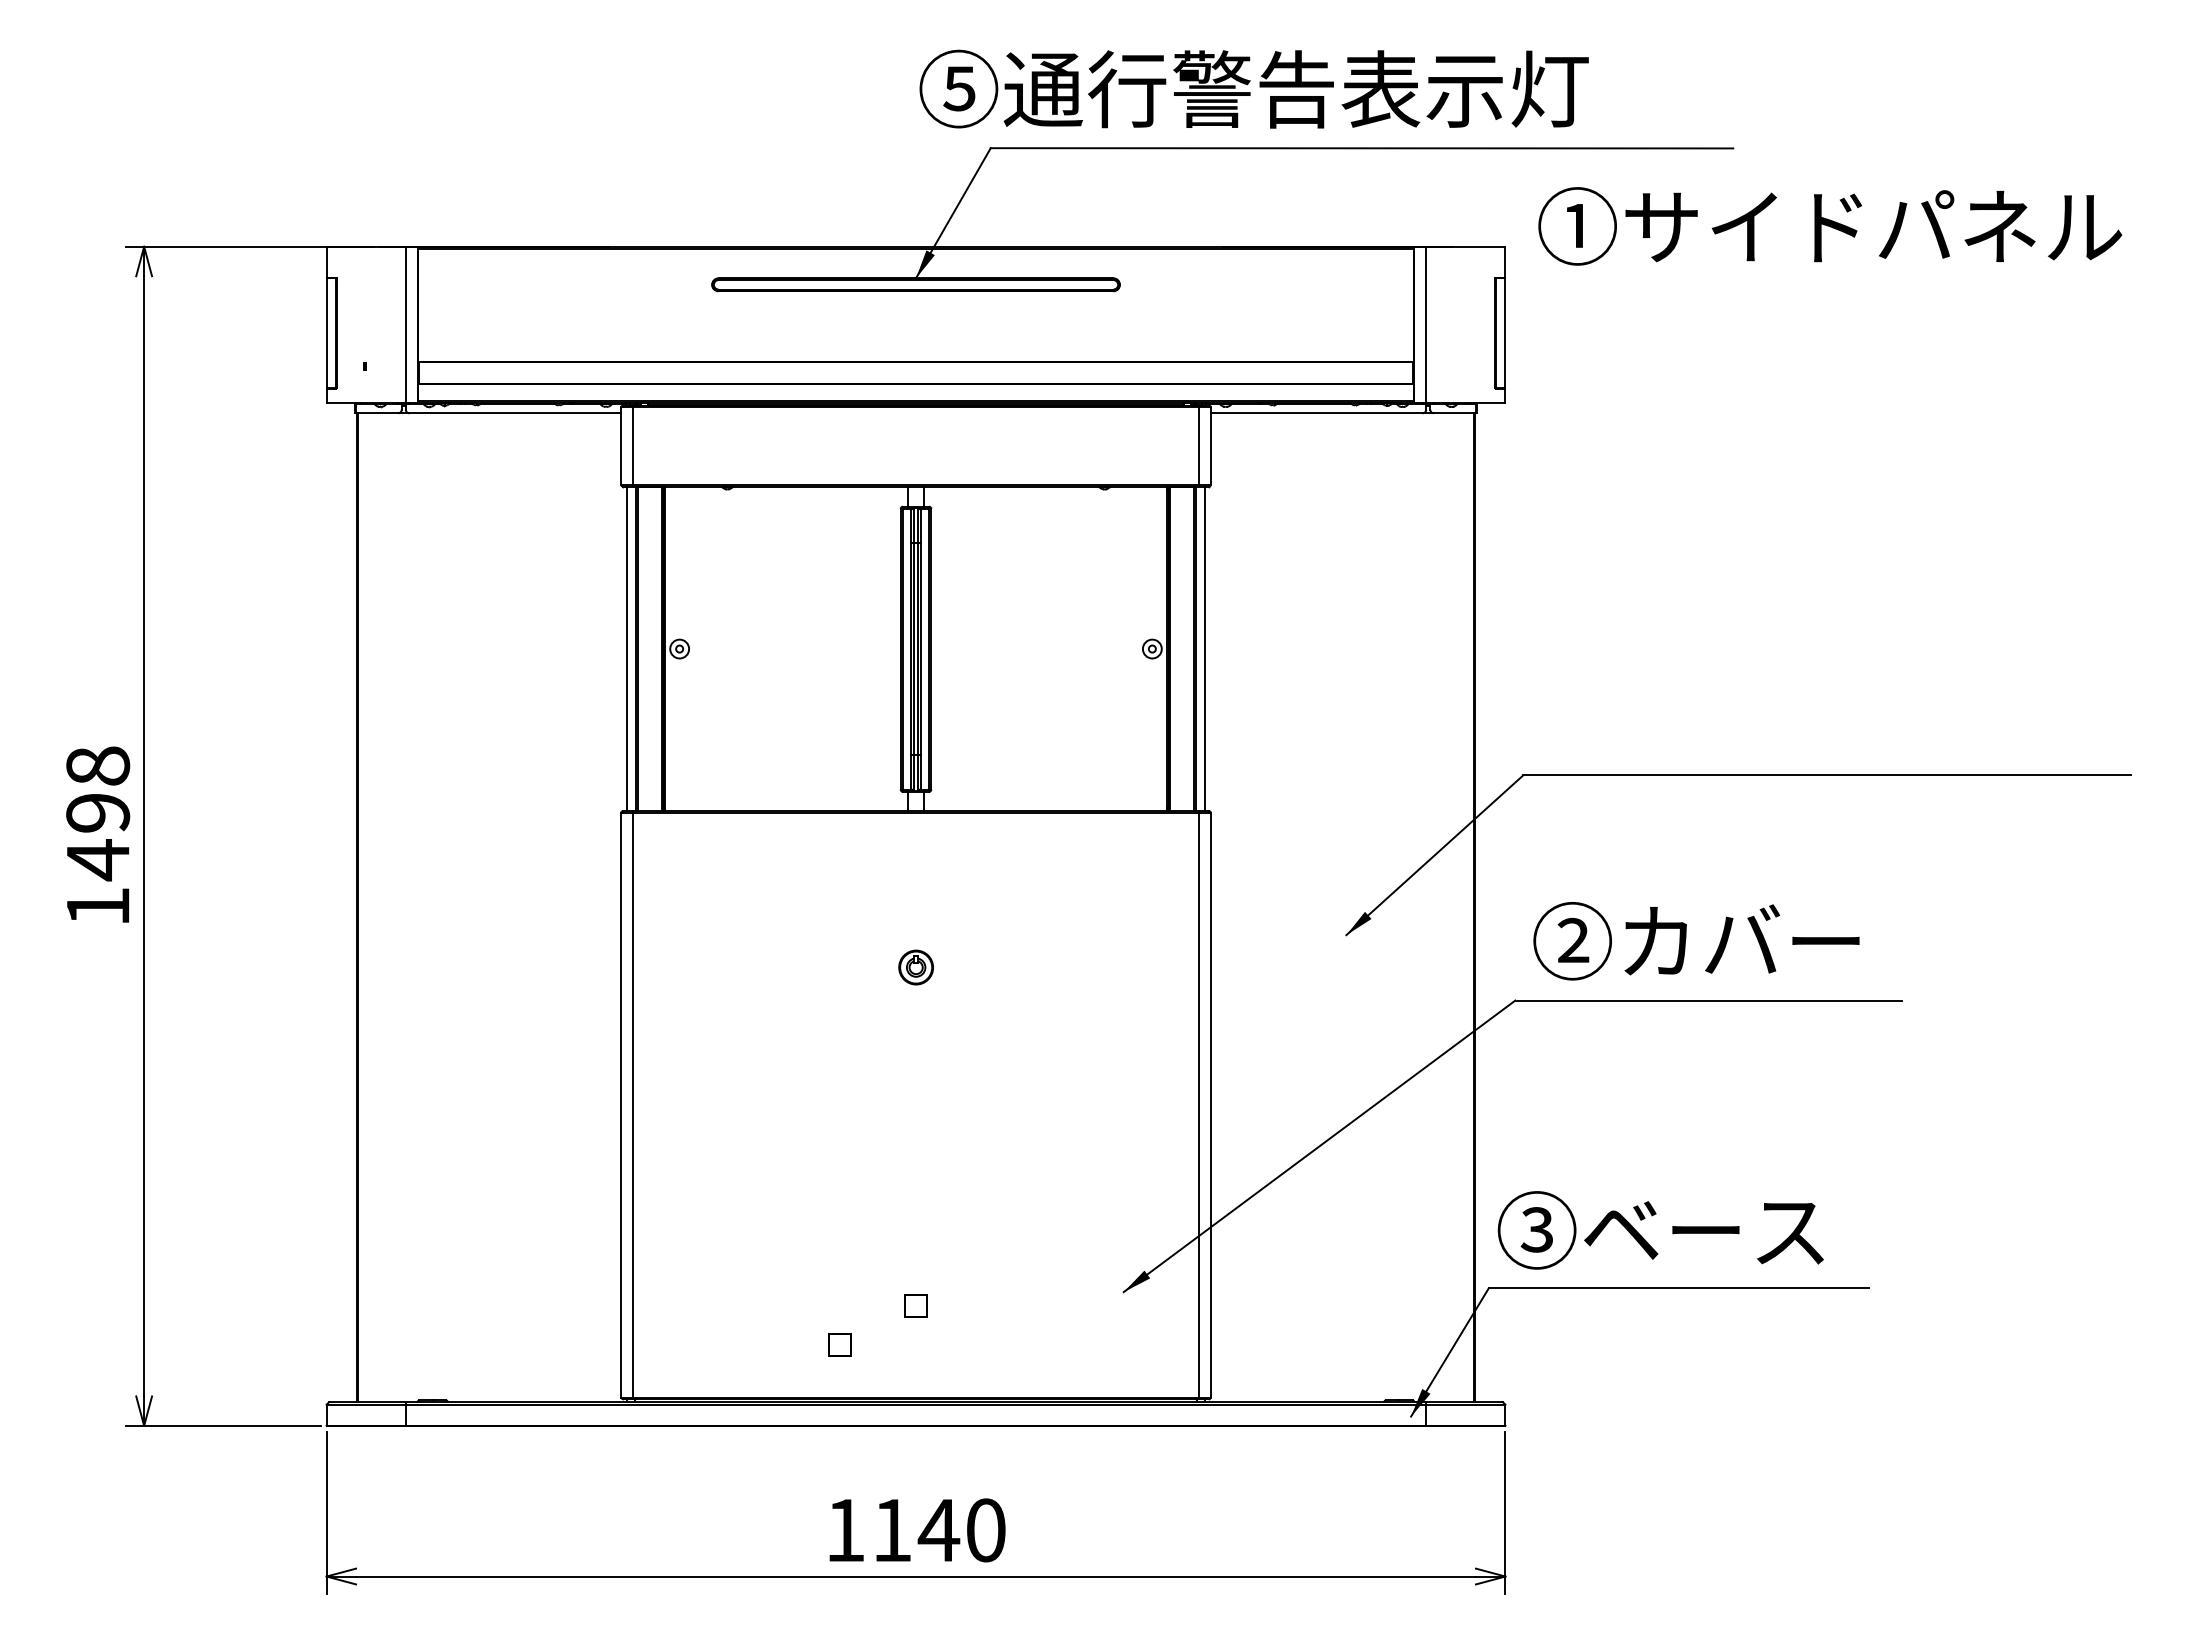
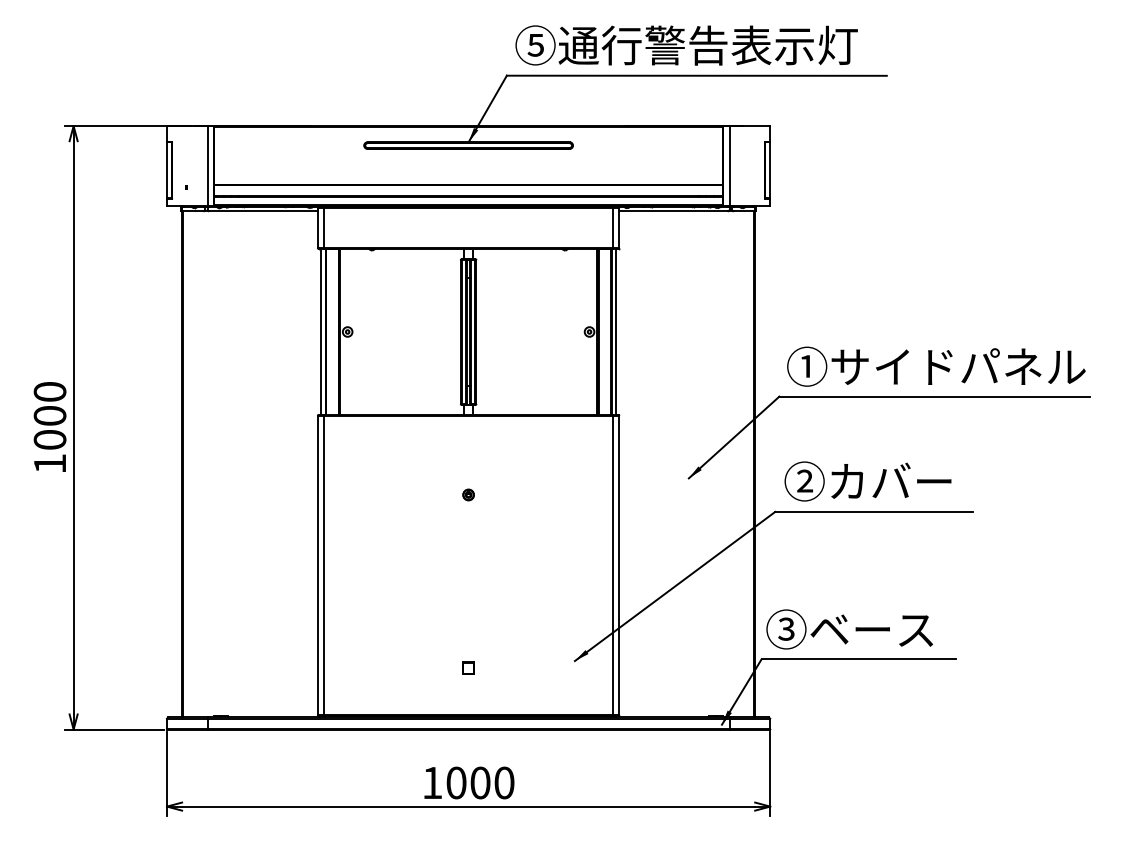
text: (1253, 89) -> (686, 45), moved
text: (1830, 225) -> (936, 366), moved
text: (96, 812) -> (49, 415), 1498 -> 1000
part: (915, 966) -> (468, 494), size x0.62
part: (839, 1343) -> (429, 687), removed
text: (915, 1529) -> (468, 782), 1140 -> 1000

